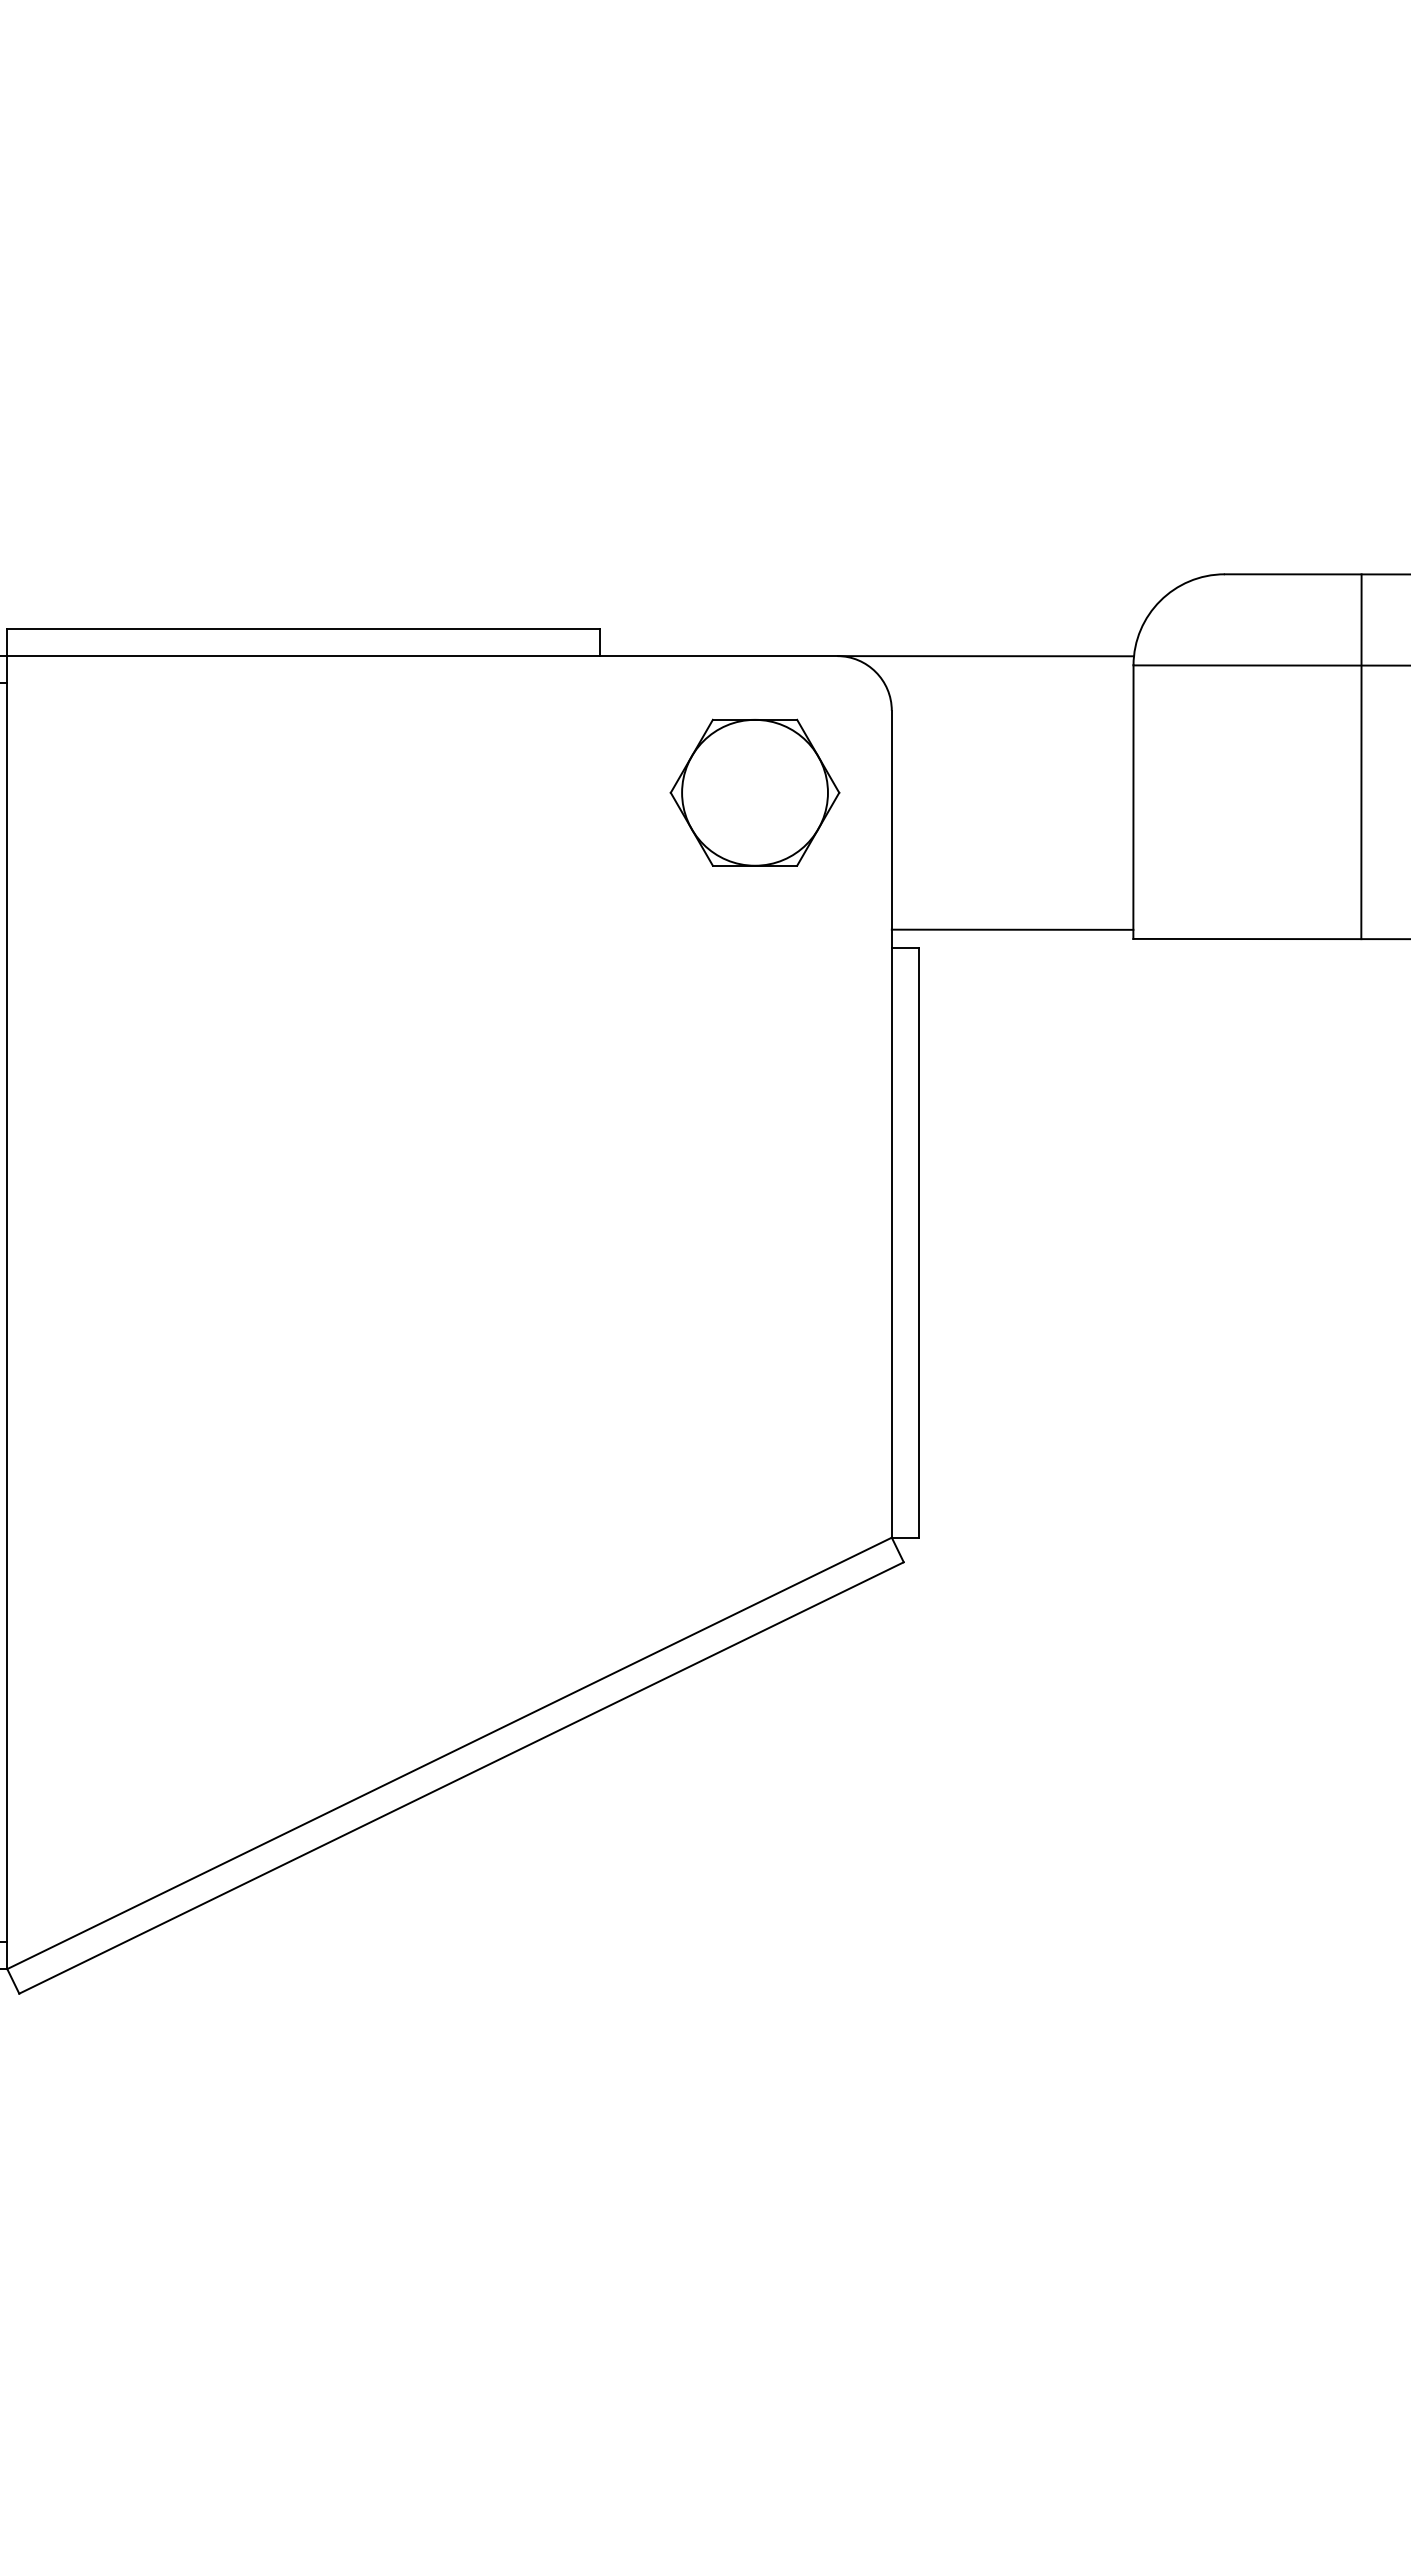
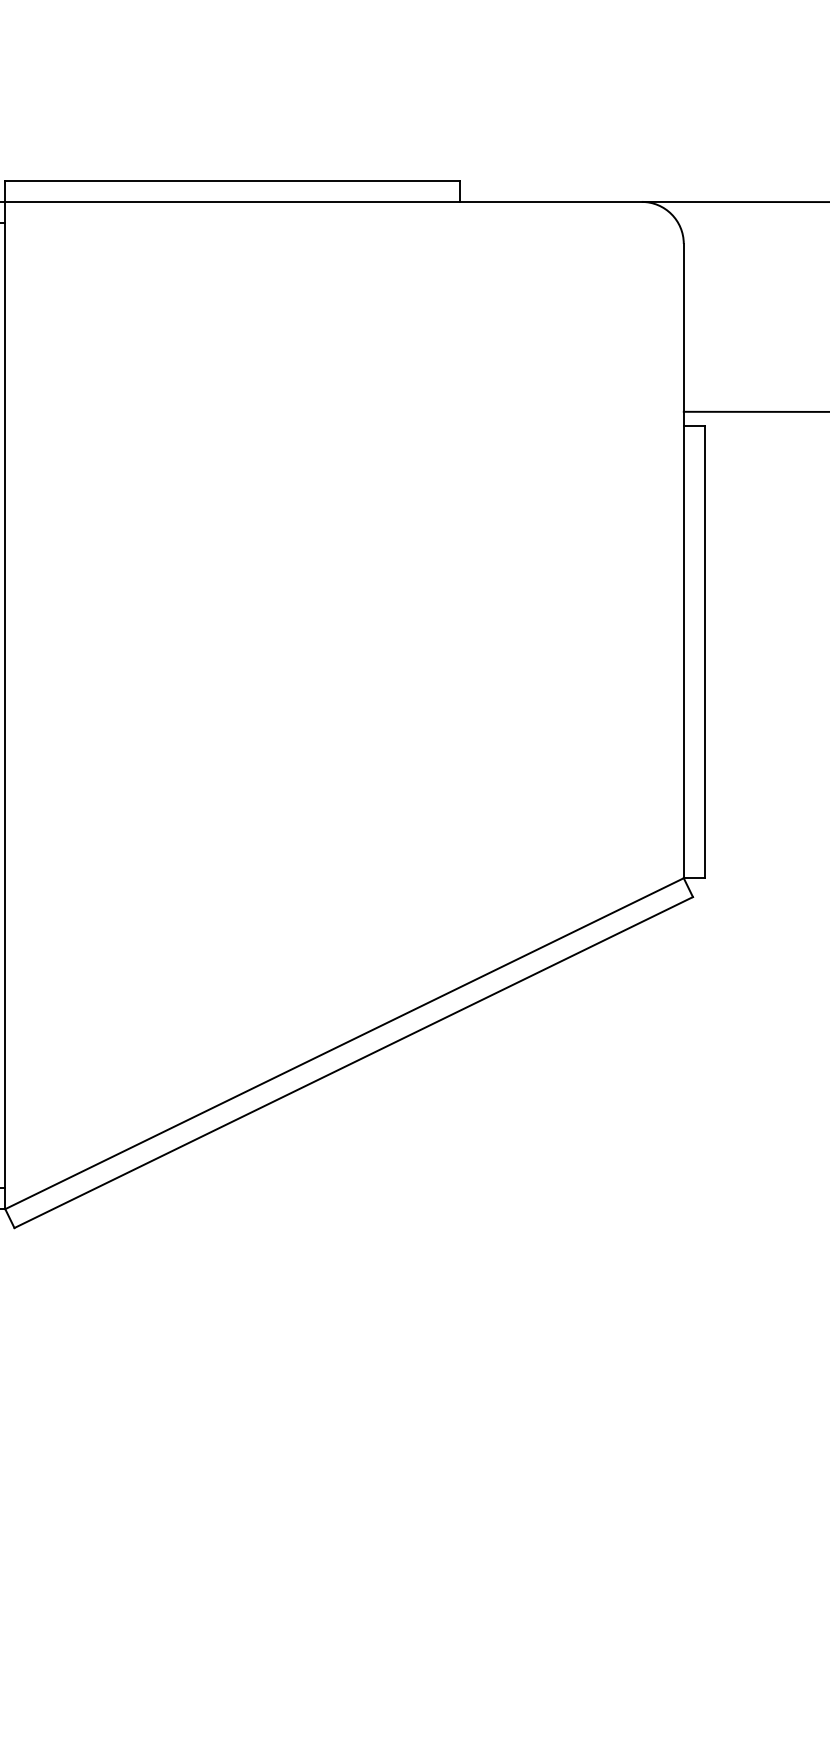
part: (754, 792) -> (578, 306), removed

